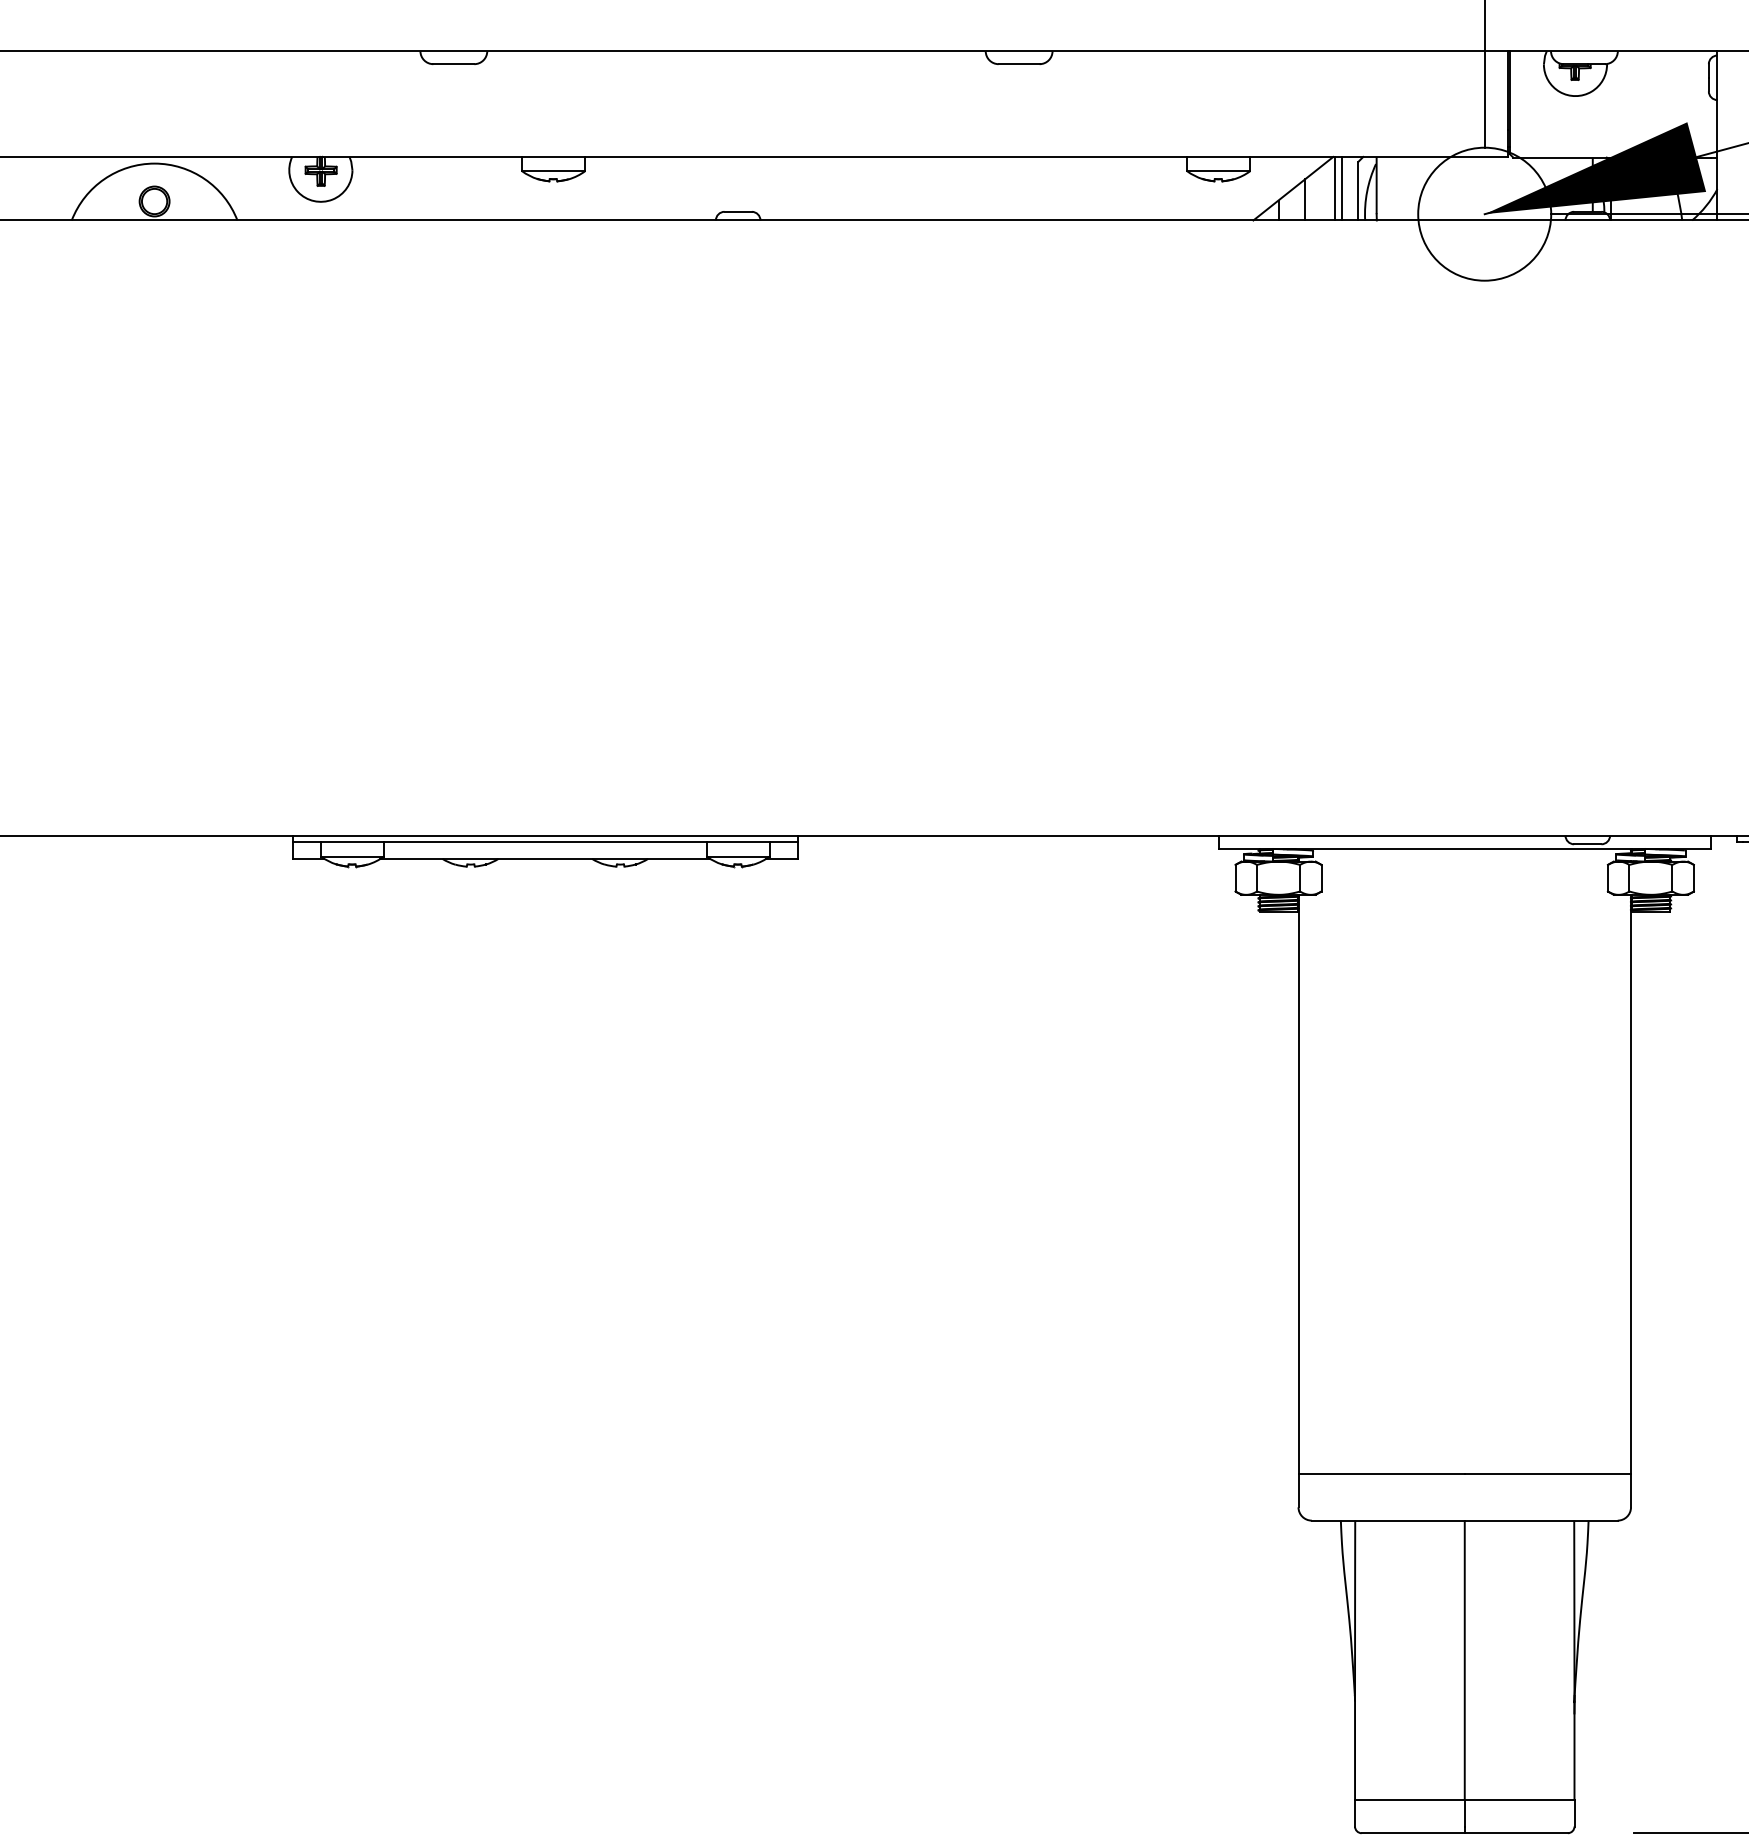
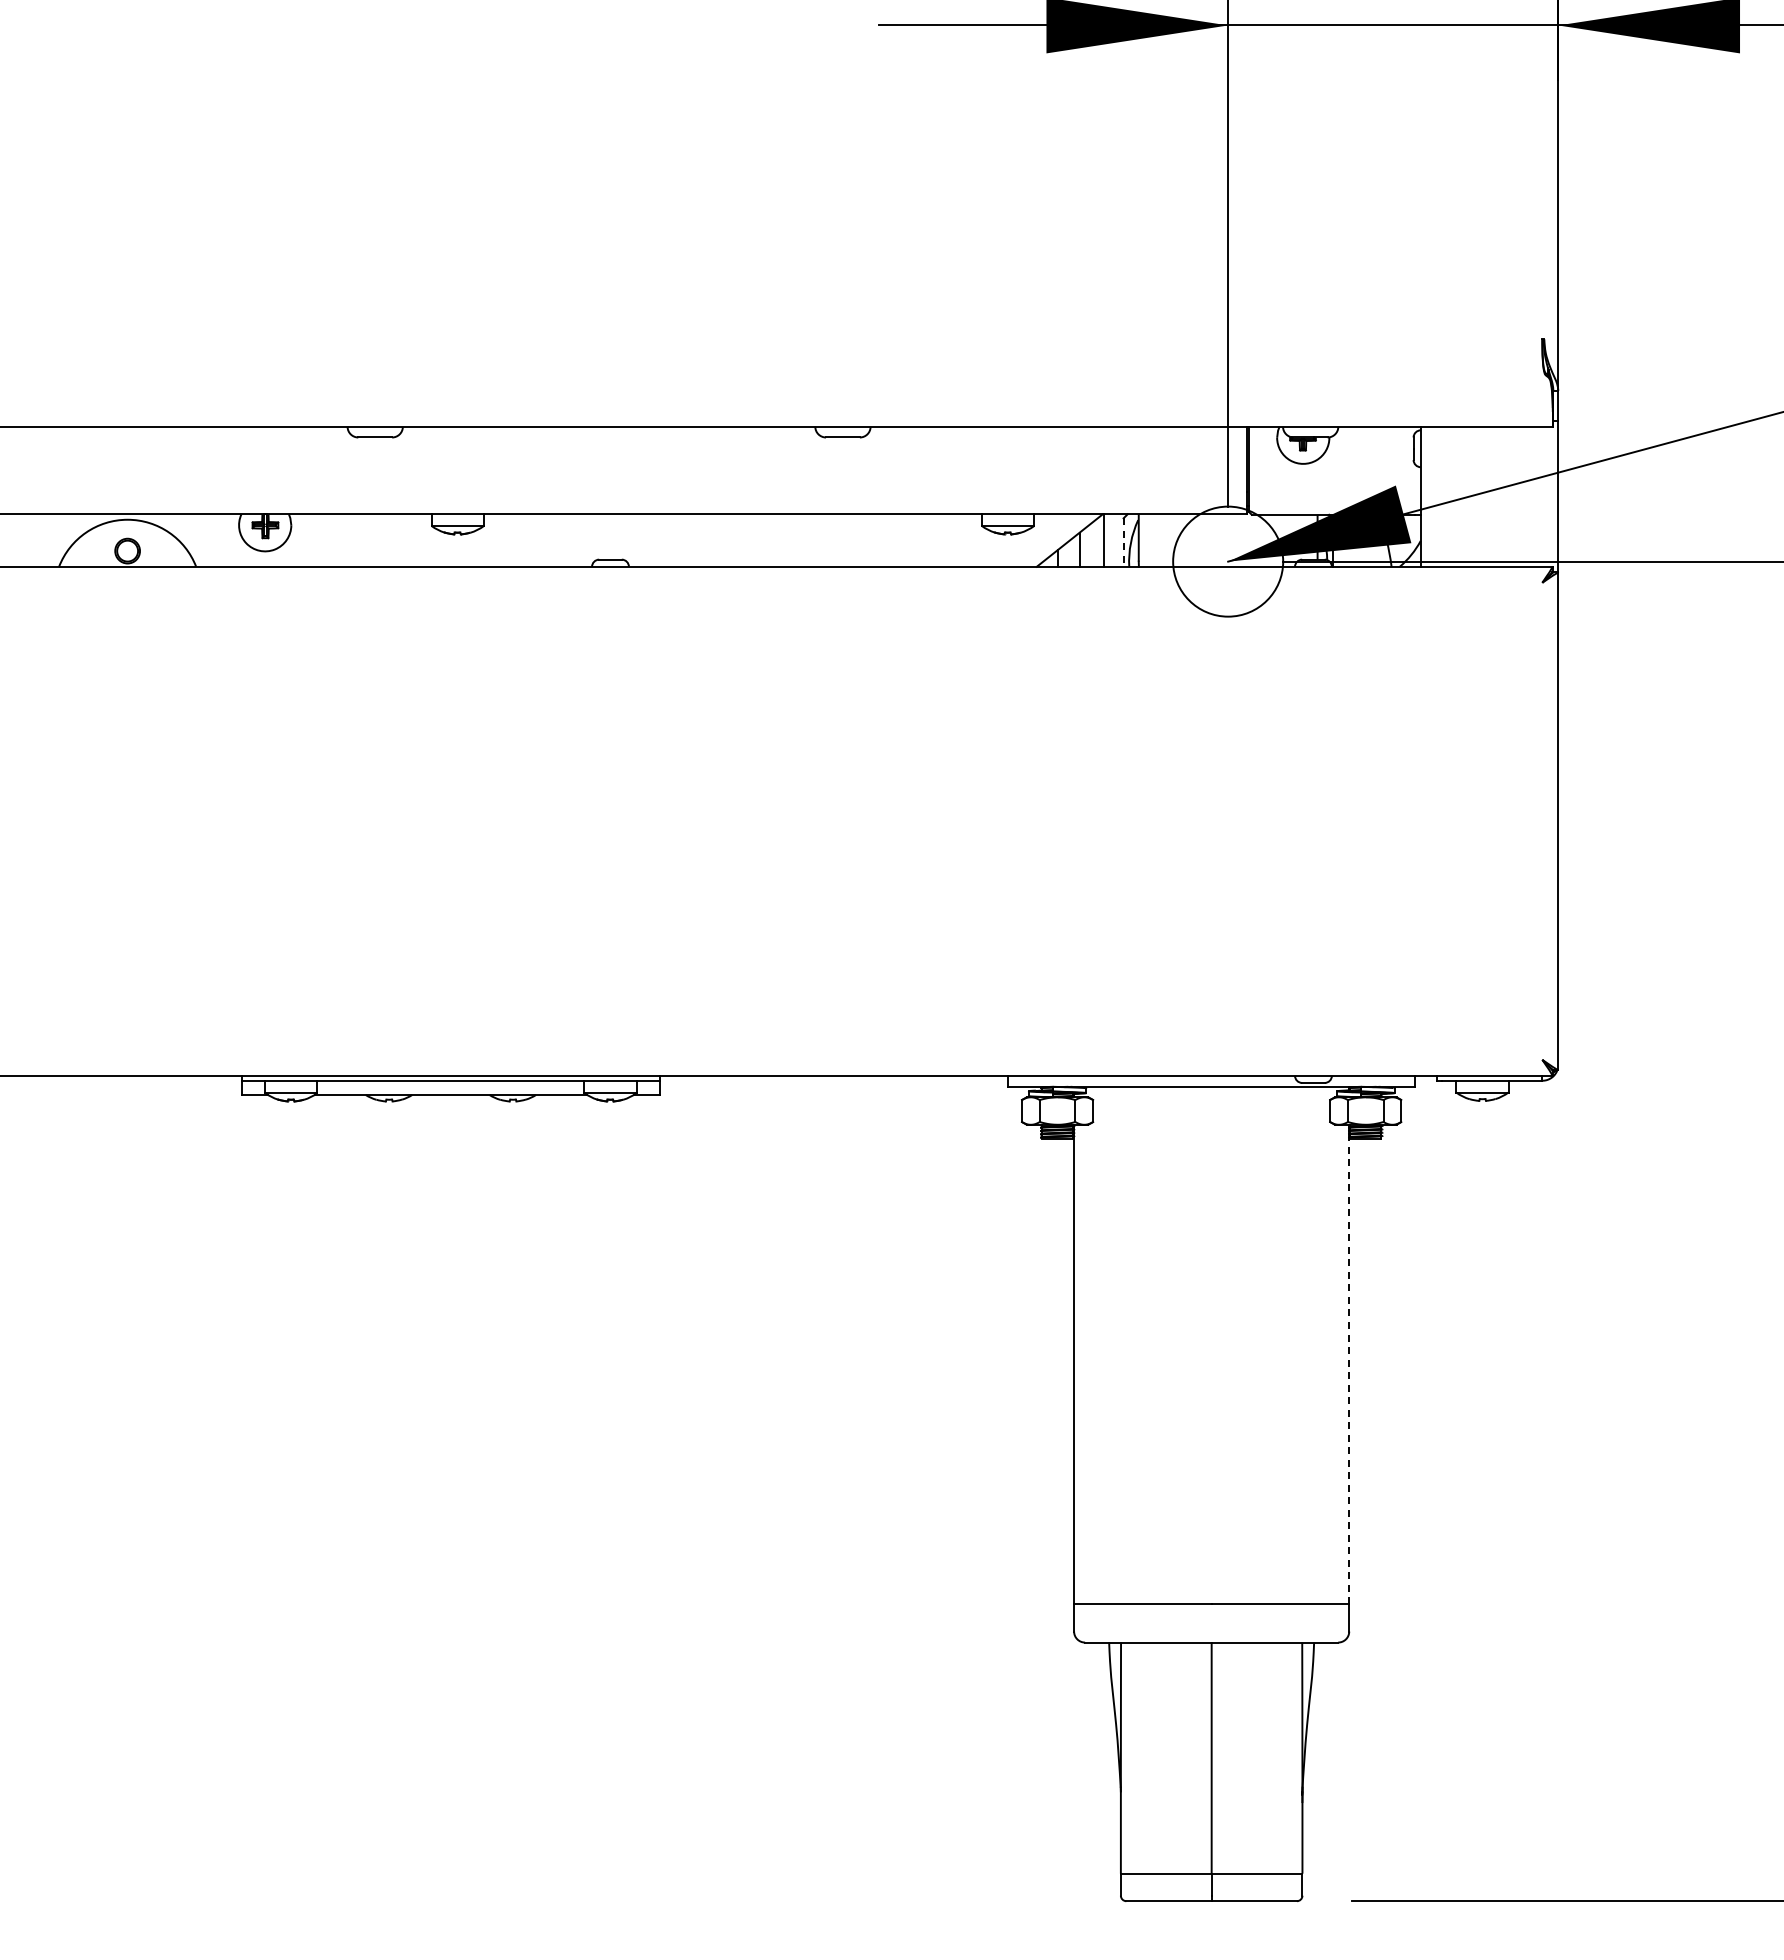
line: (1341, 188) -> (1109, 540), removed
line: (1358, 192) -> (1123, 543), solid -> dashed
line: (1631, 1191) -> (1349, 1370), solid -> dashed

